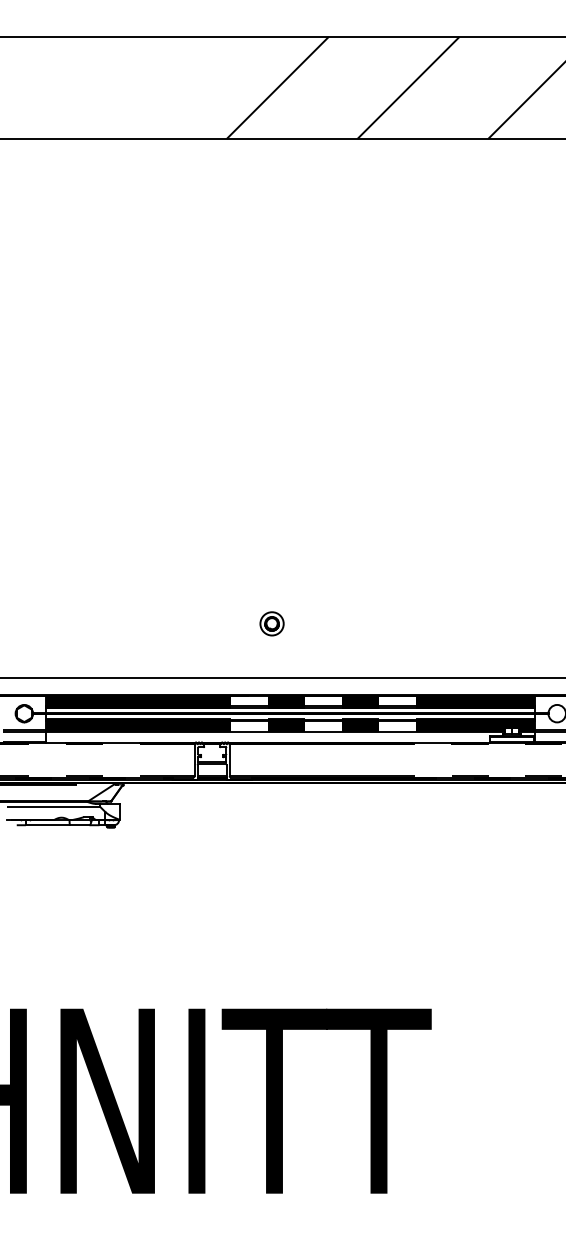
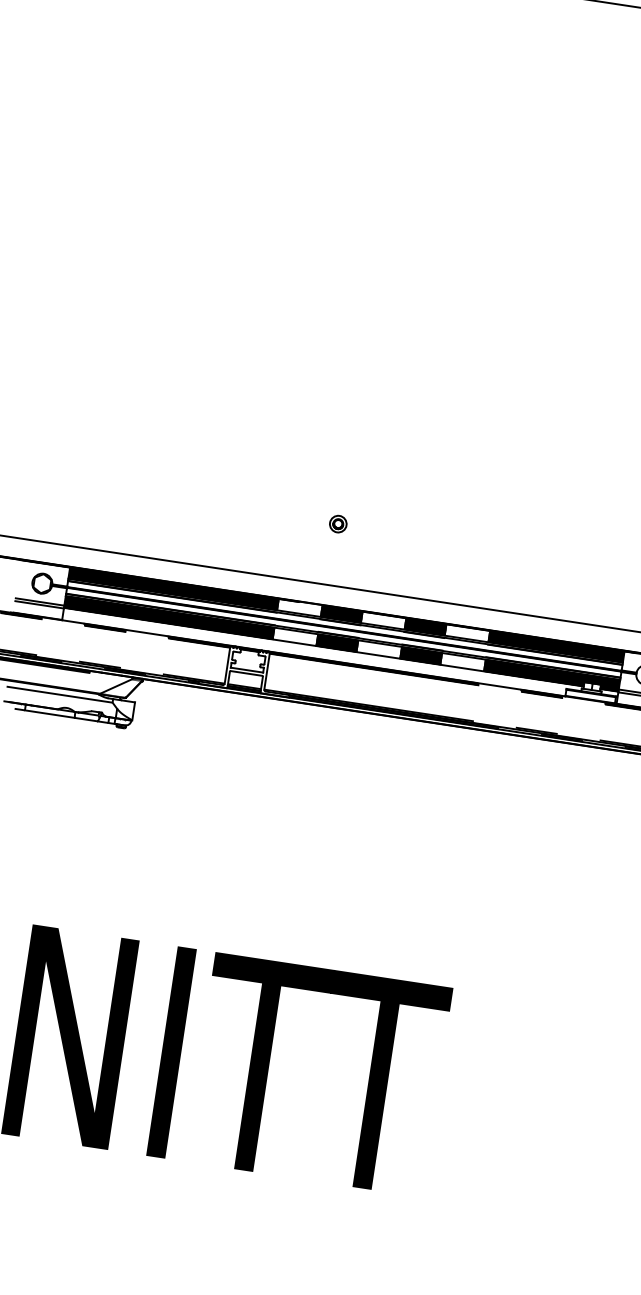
part: (271, 623) -> (337, 523), size x0.62

